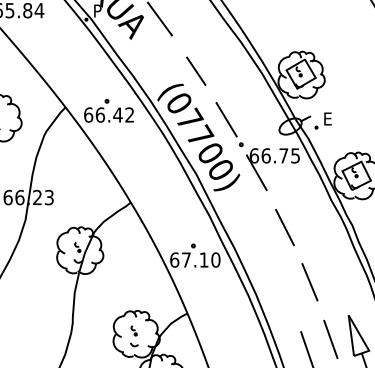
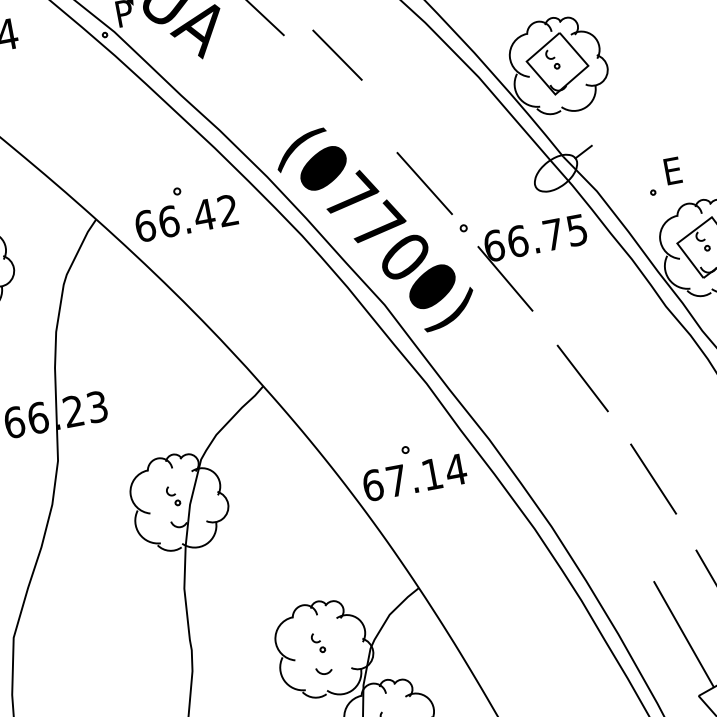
line: (196, 70) -> (337, 53), moved
part: (322, 120) -> (662, 176), moved
text: (215, 259) -> (455, 468), 67.10 -> 67.14

